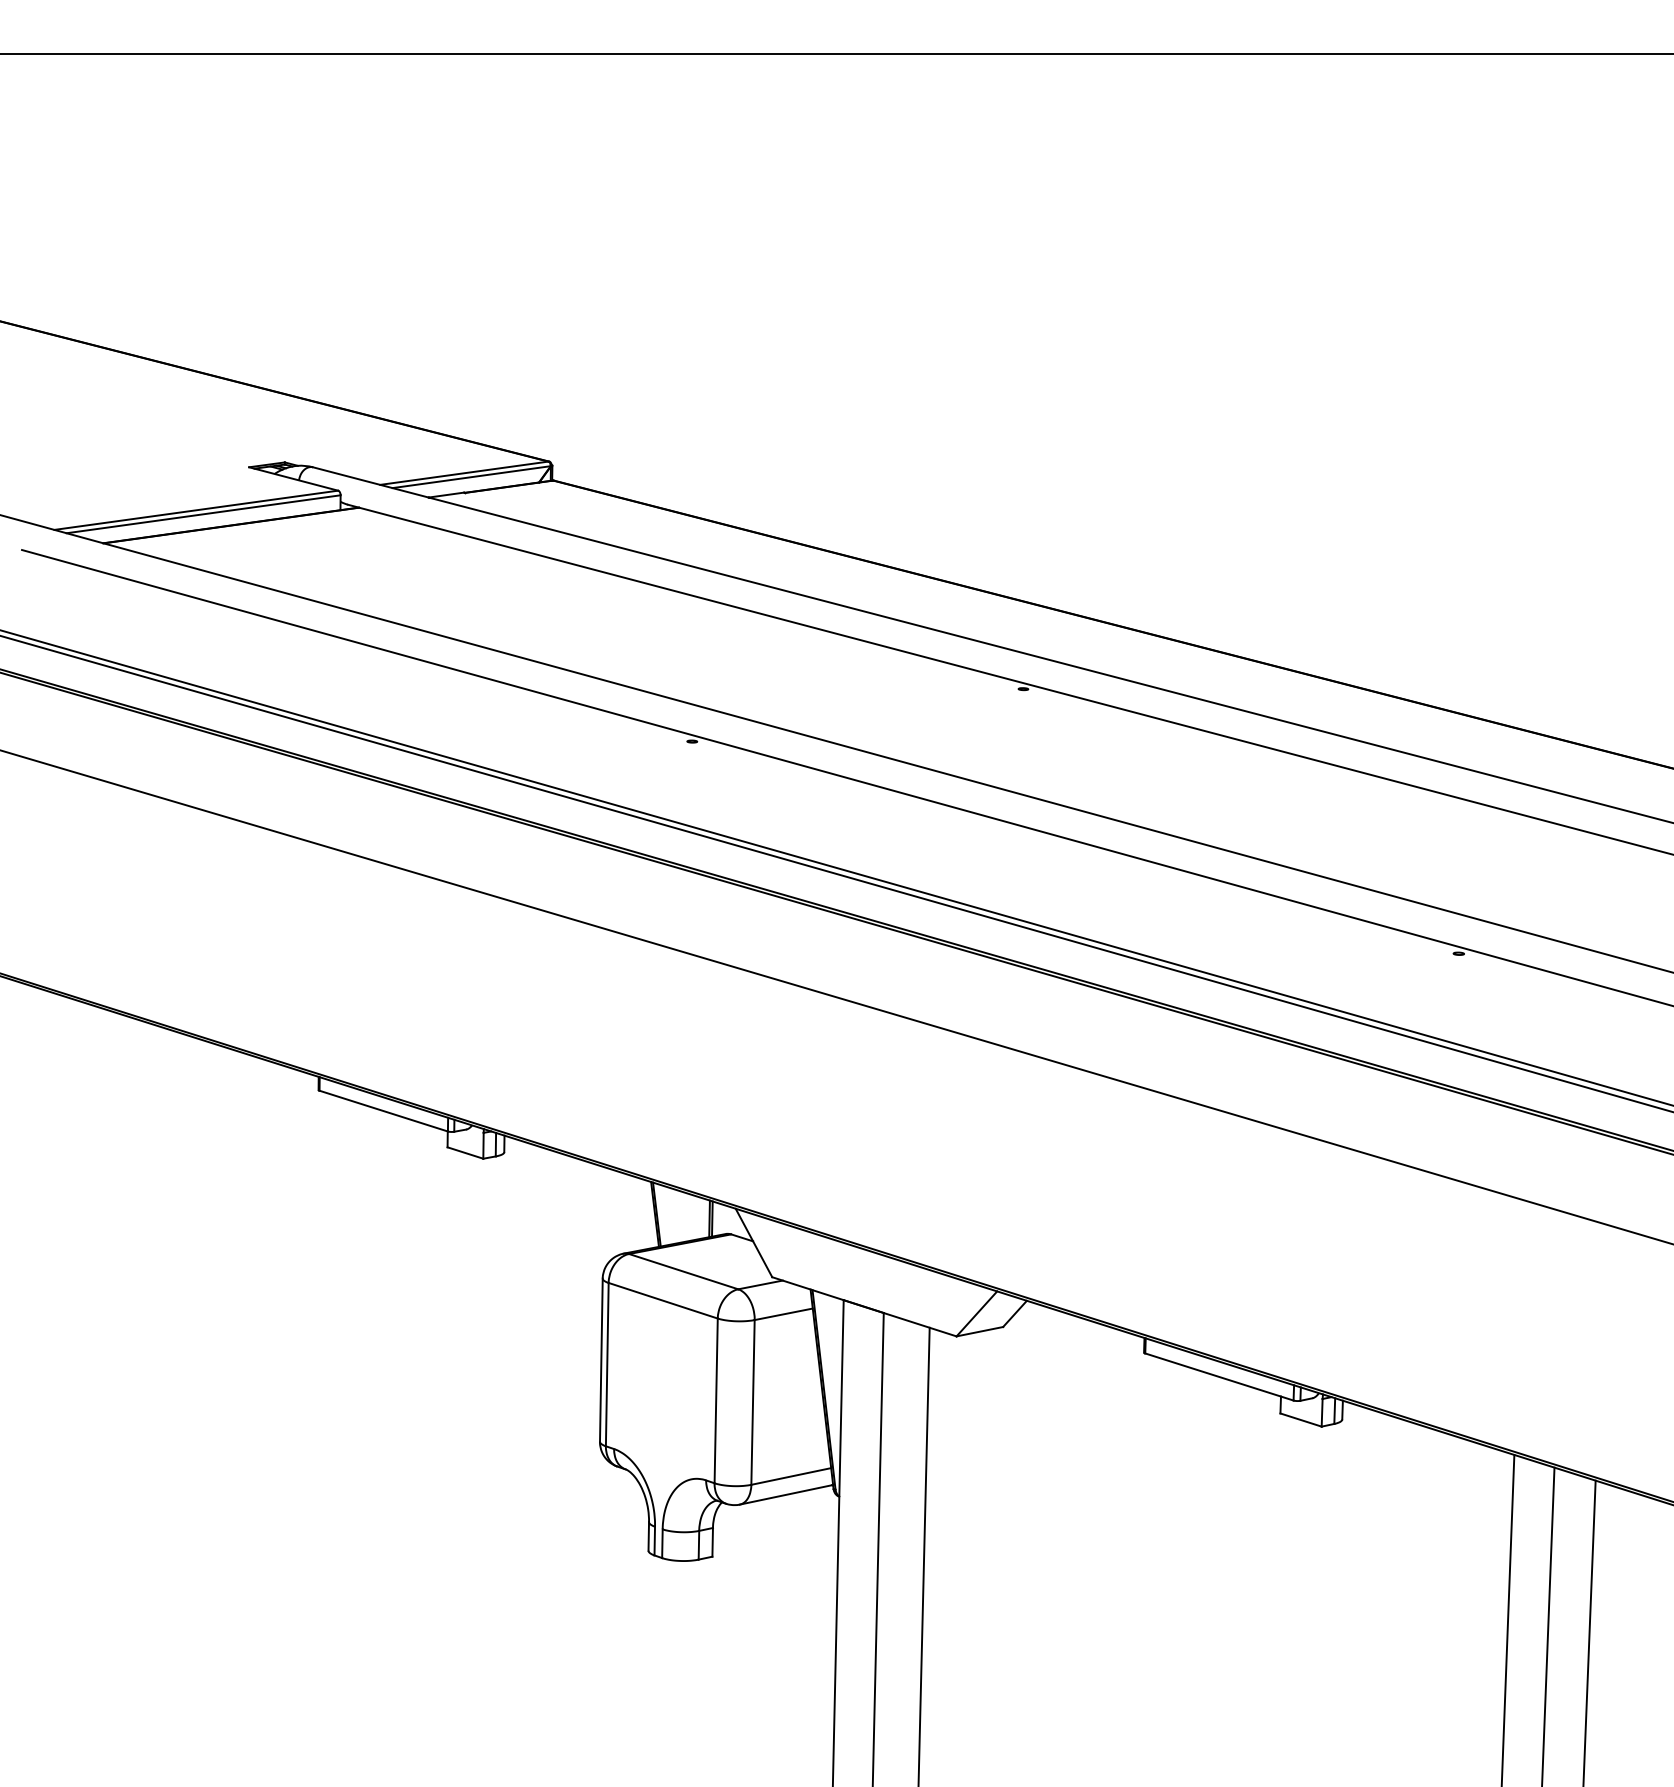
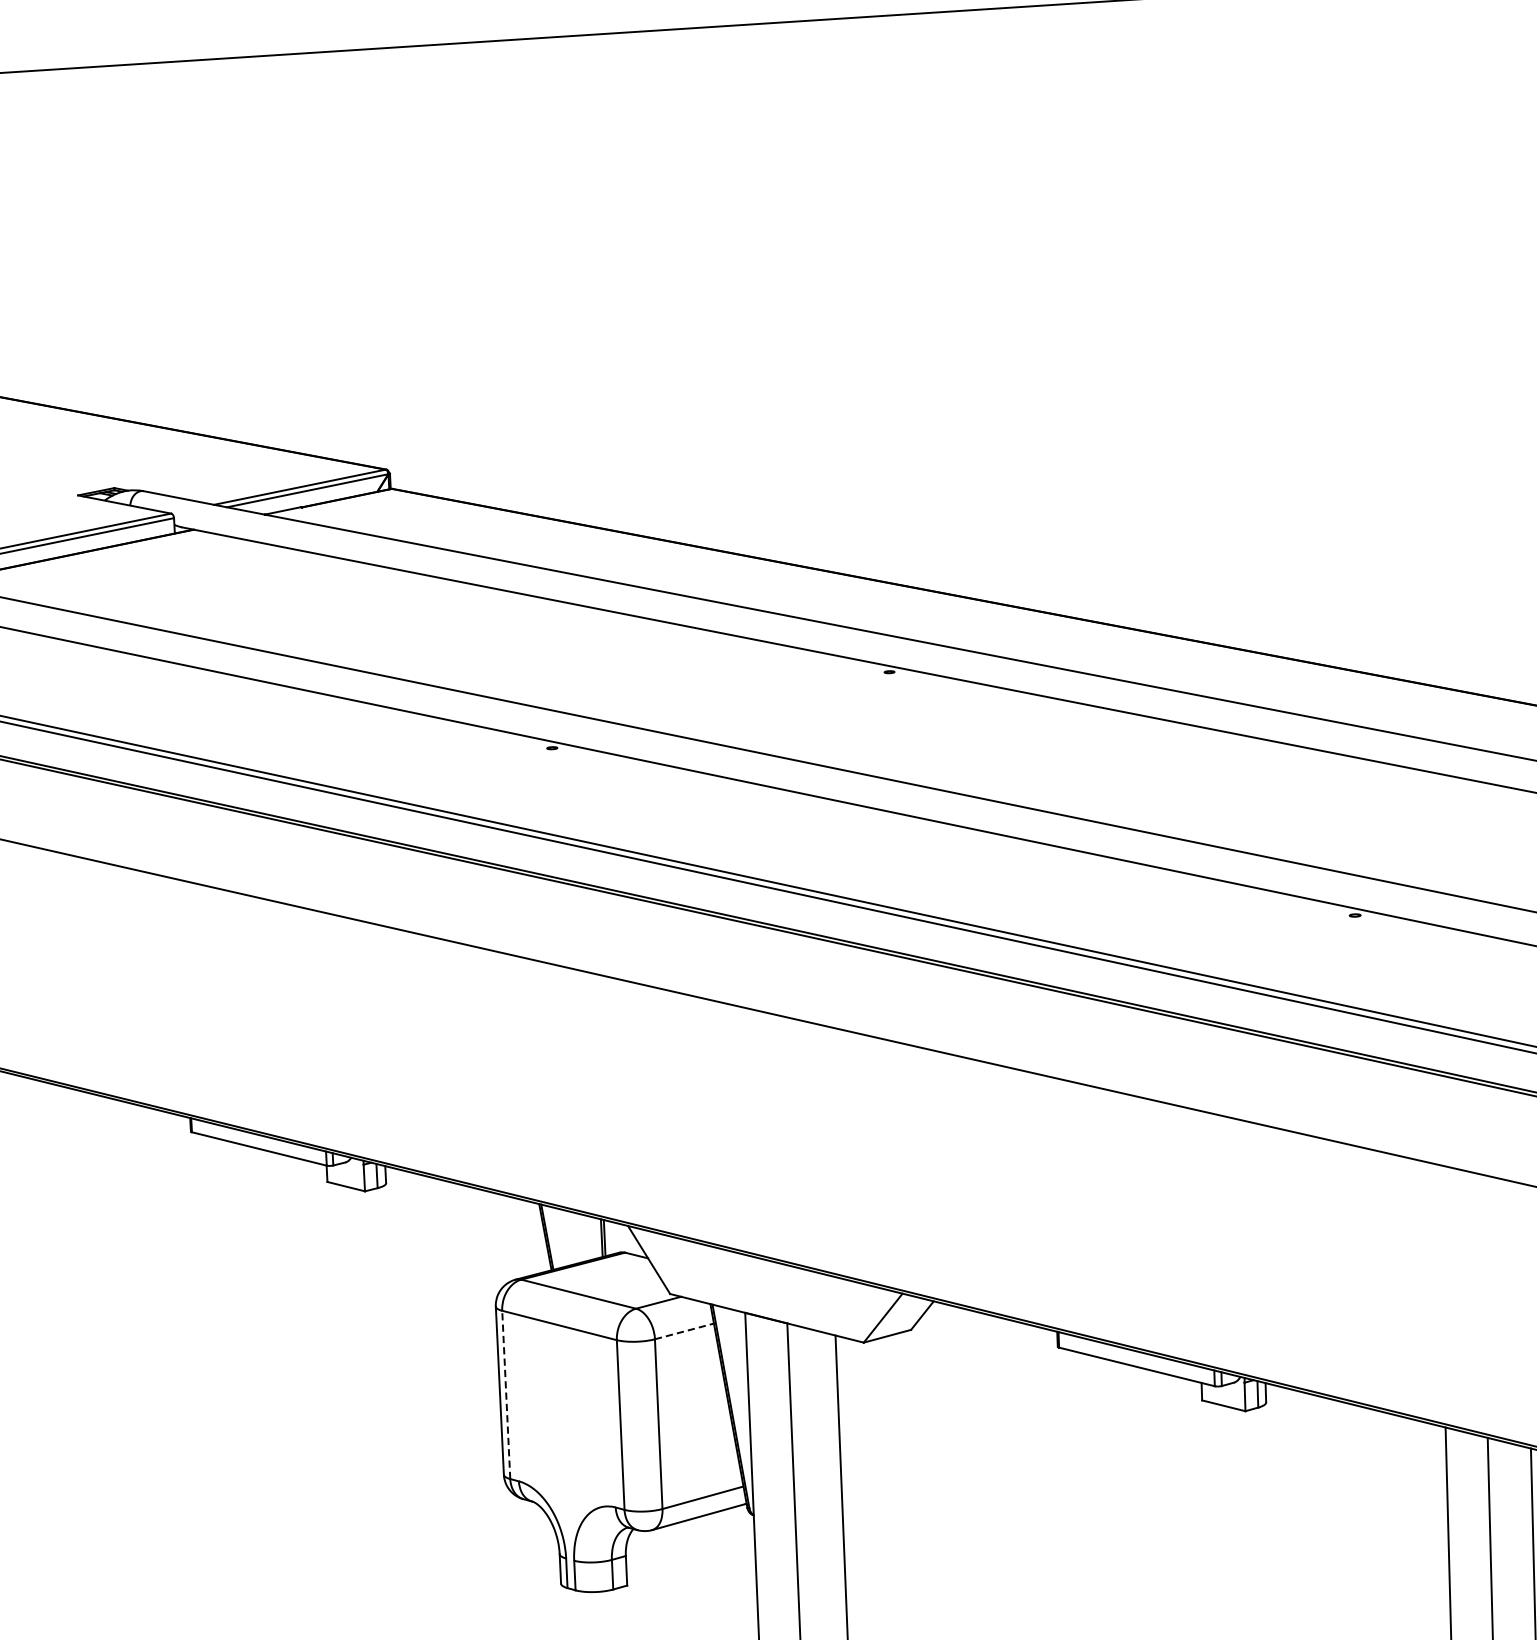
line: (783, 1314) -> (684, 1331), solid -> dashed
line: (607, 1364) -> (506, 1394), solid -> dashed

